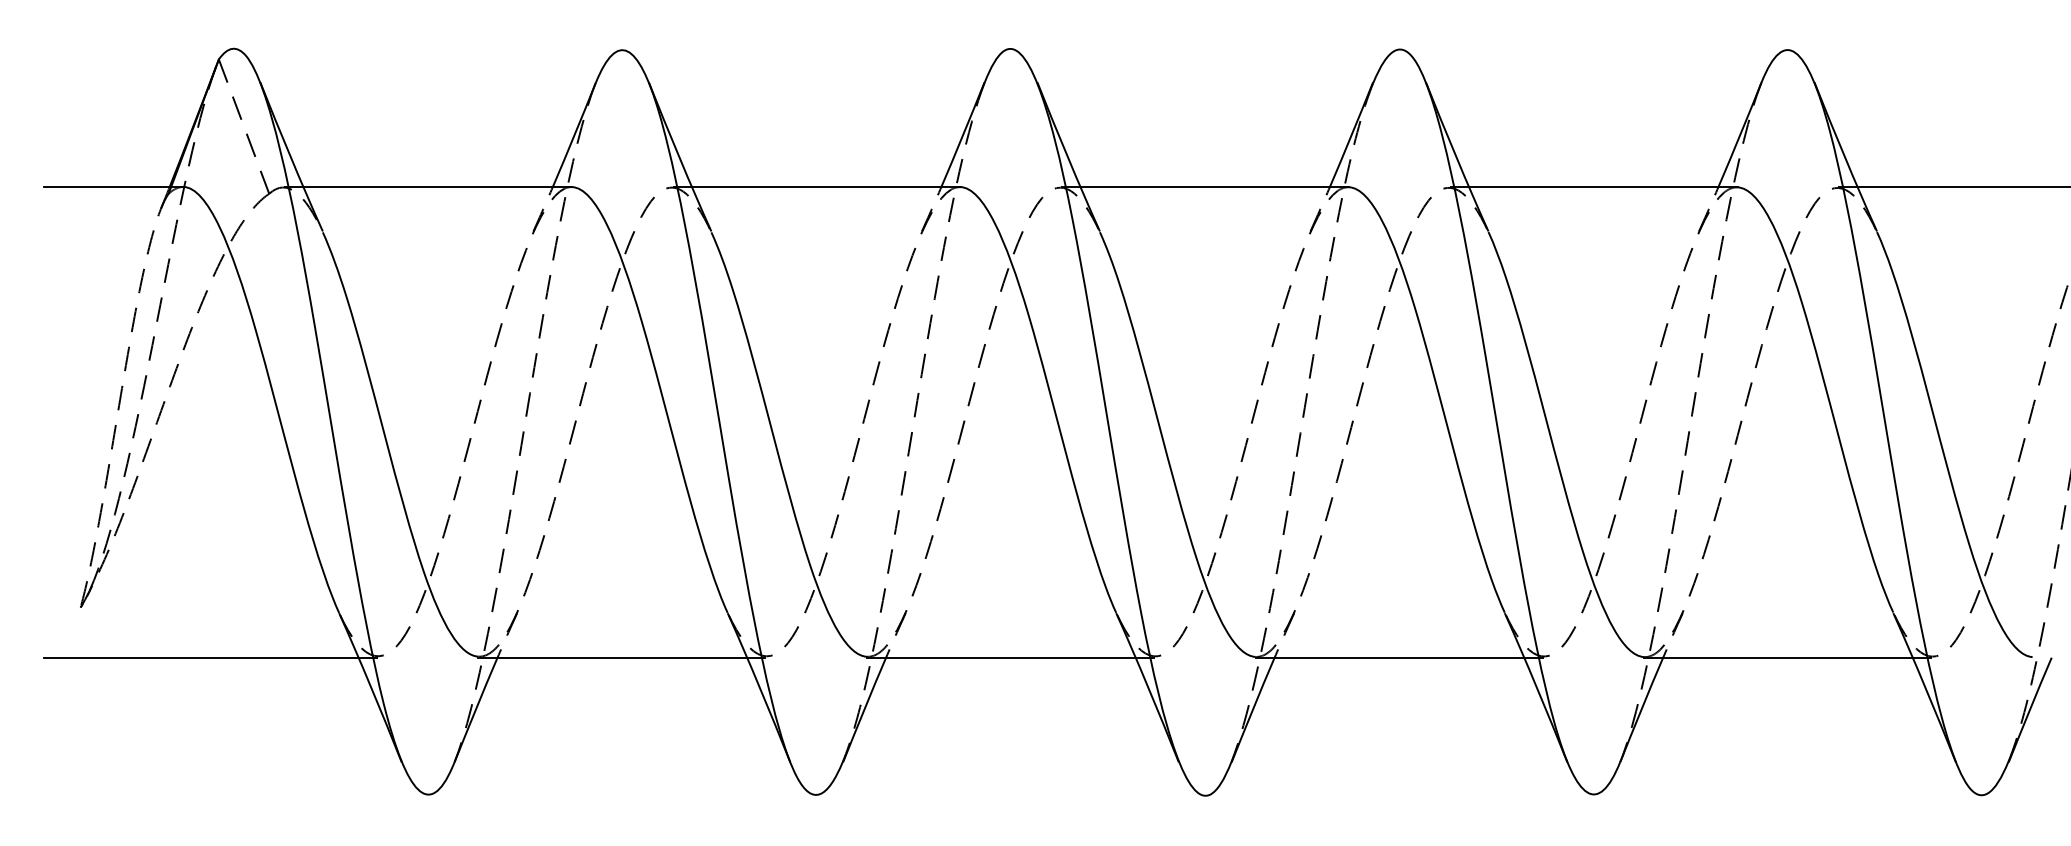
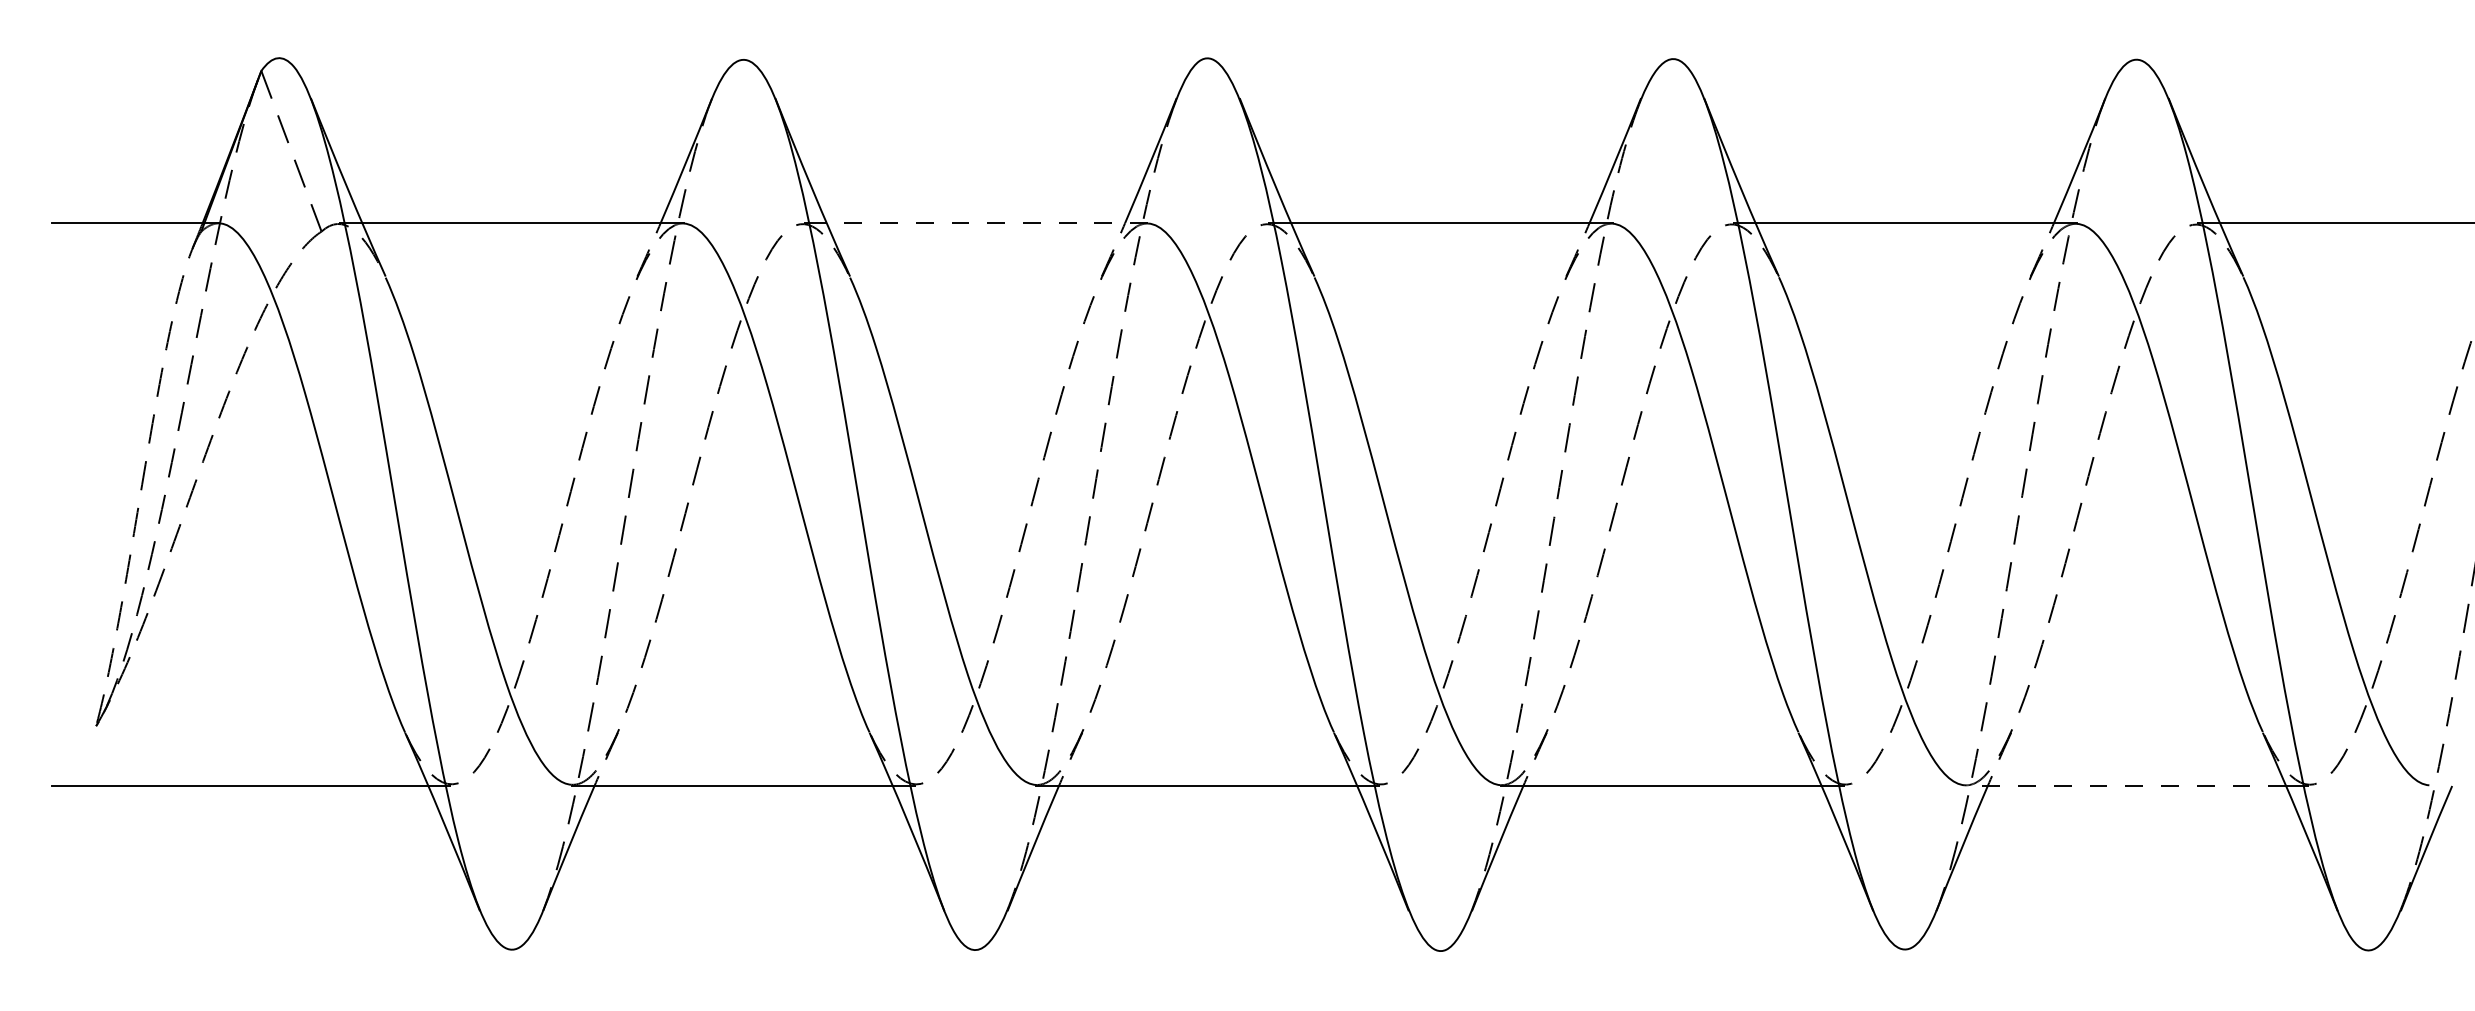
line: (826, 187) -> (987, 223), solid -> dashed
line: (1778, 658) -> (2125, 786), solid -> dashed

